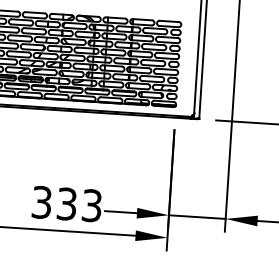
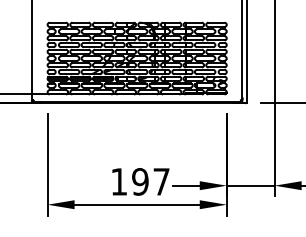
text: (67, 203) -> (140, 181), 333 -> 197

